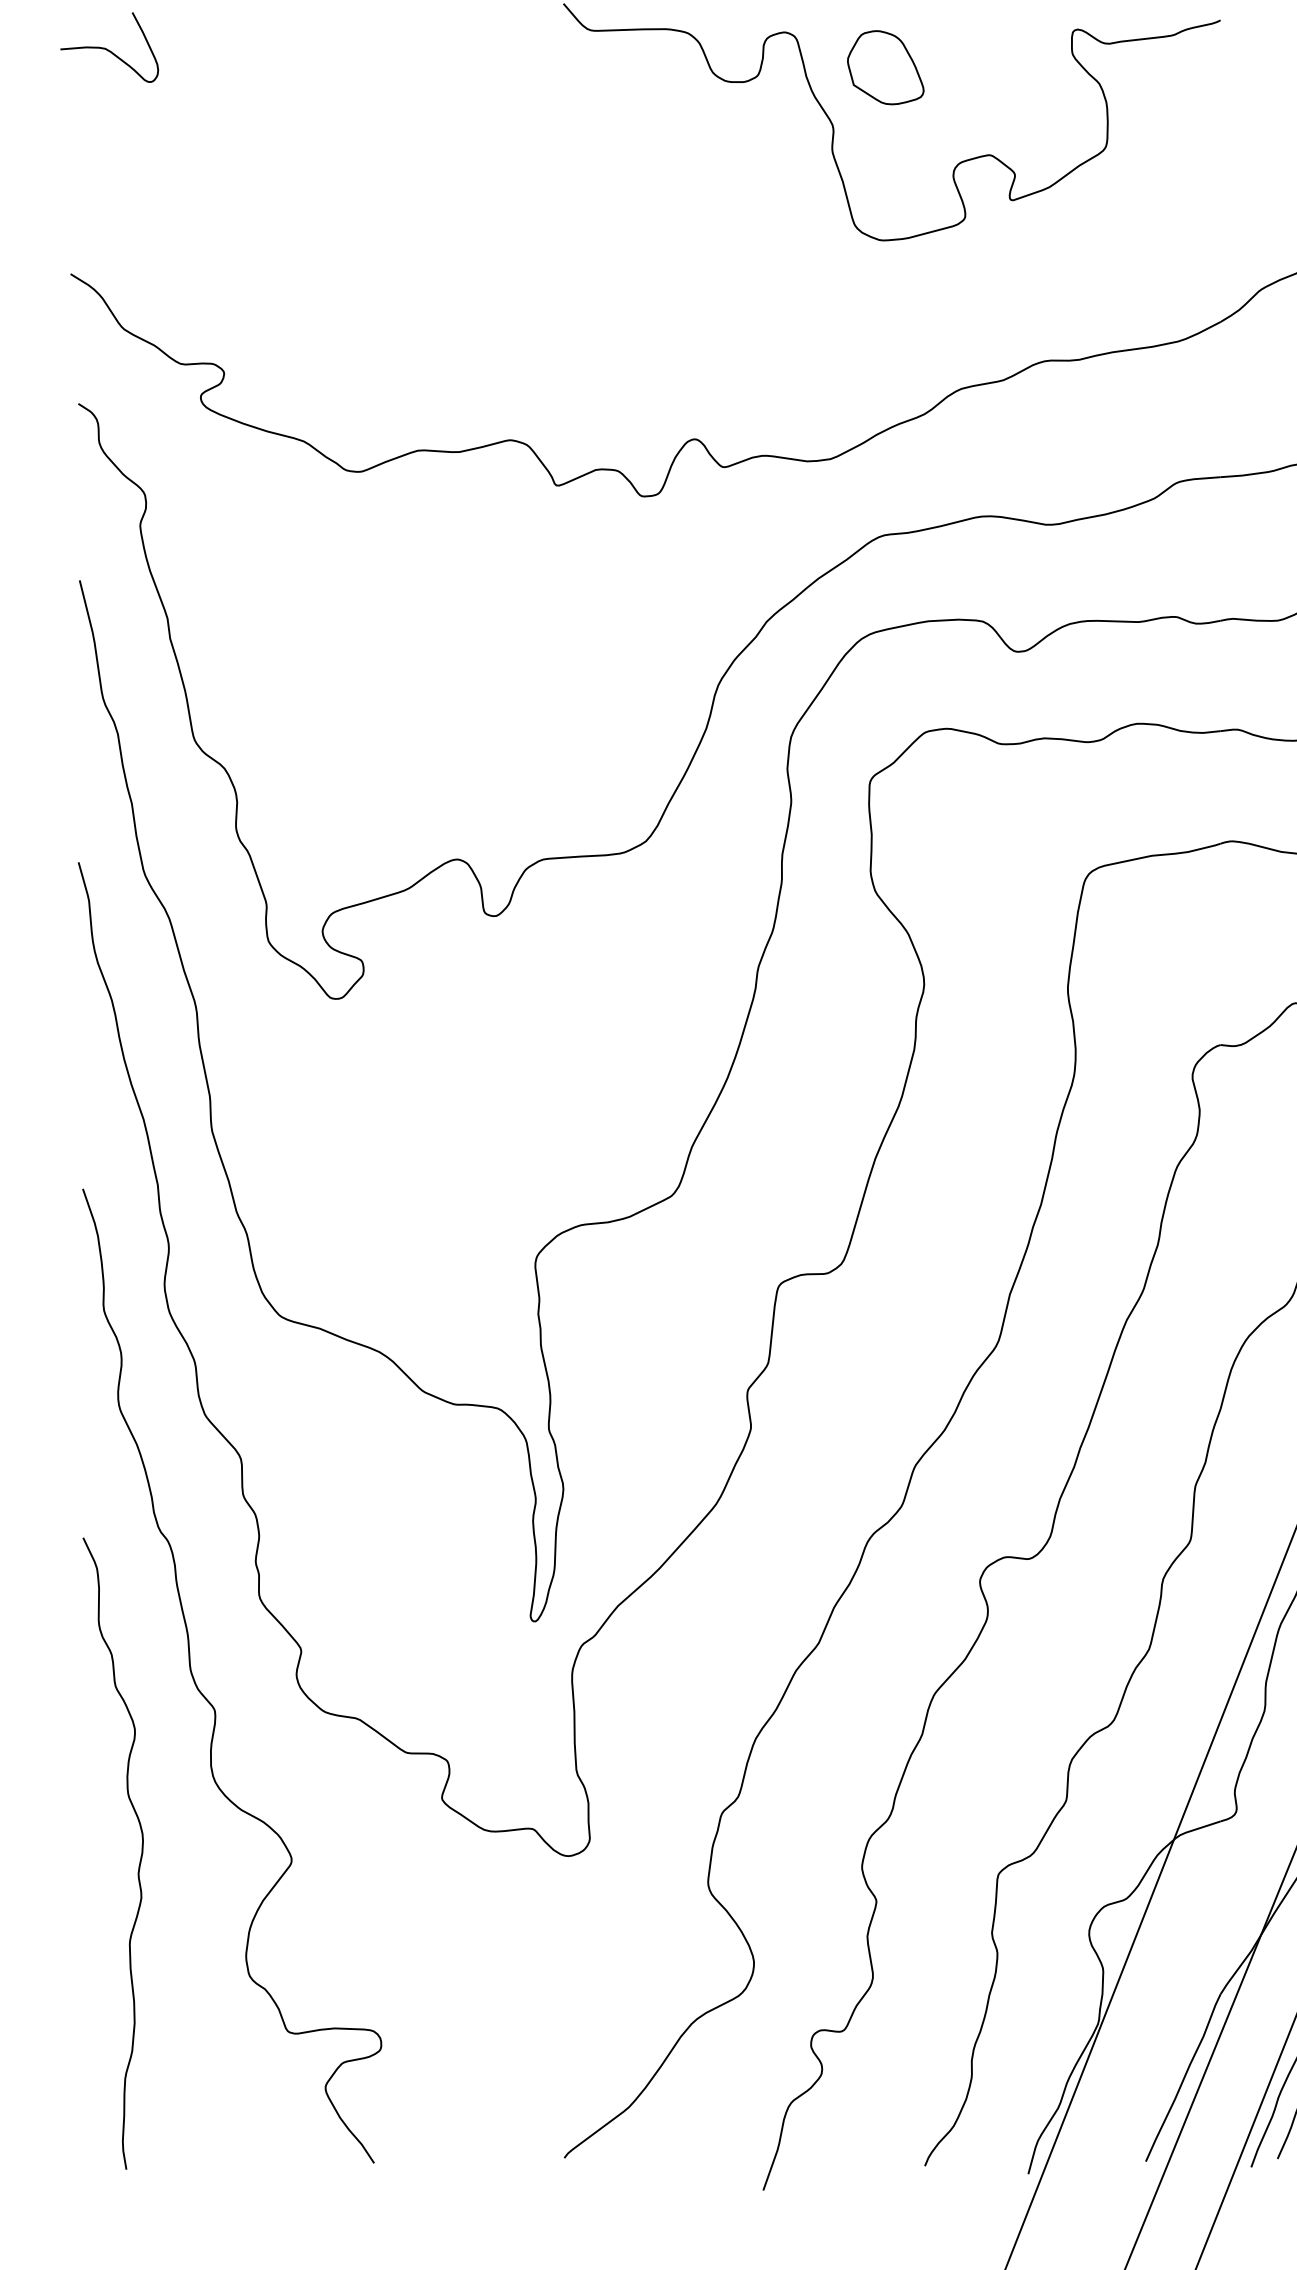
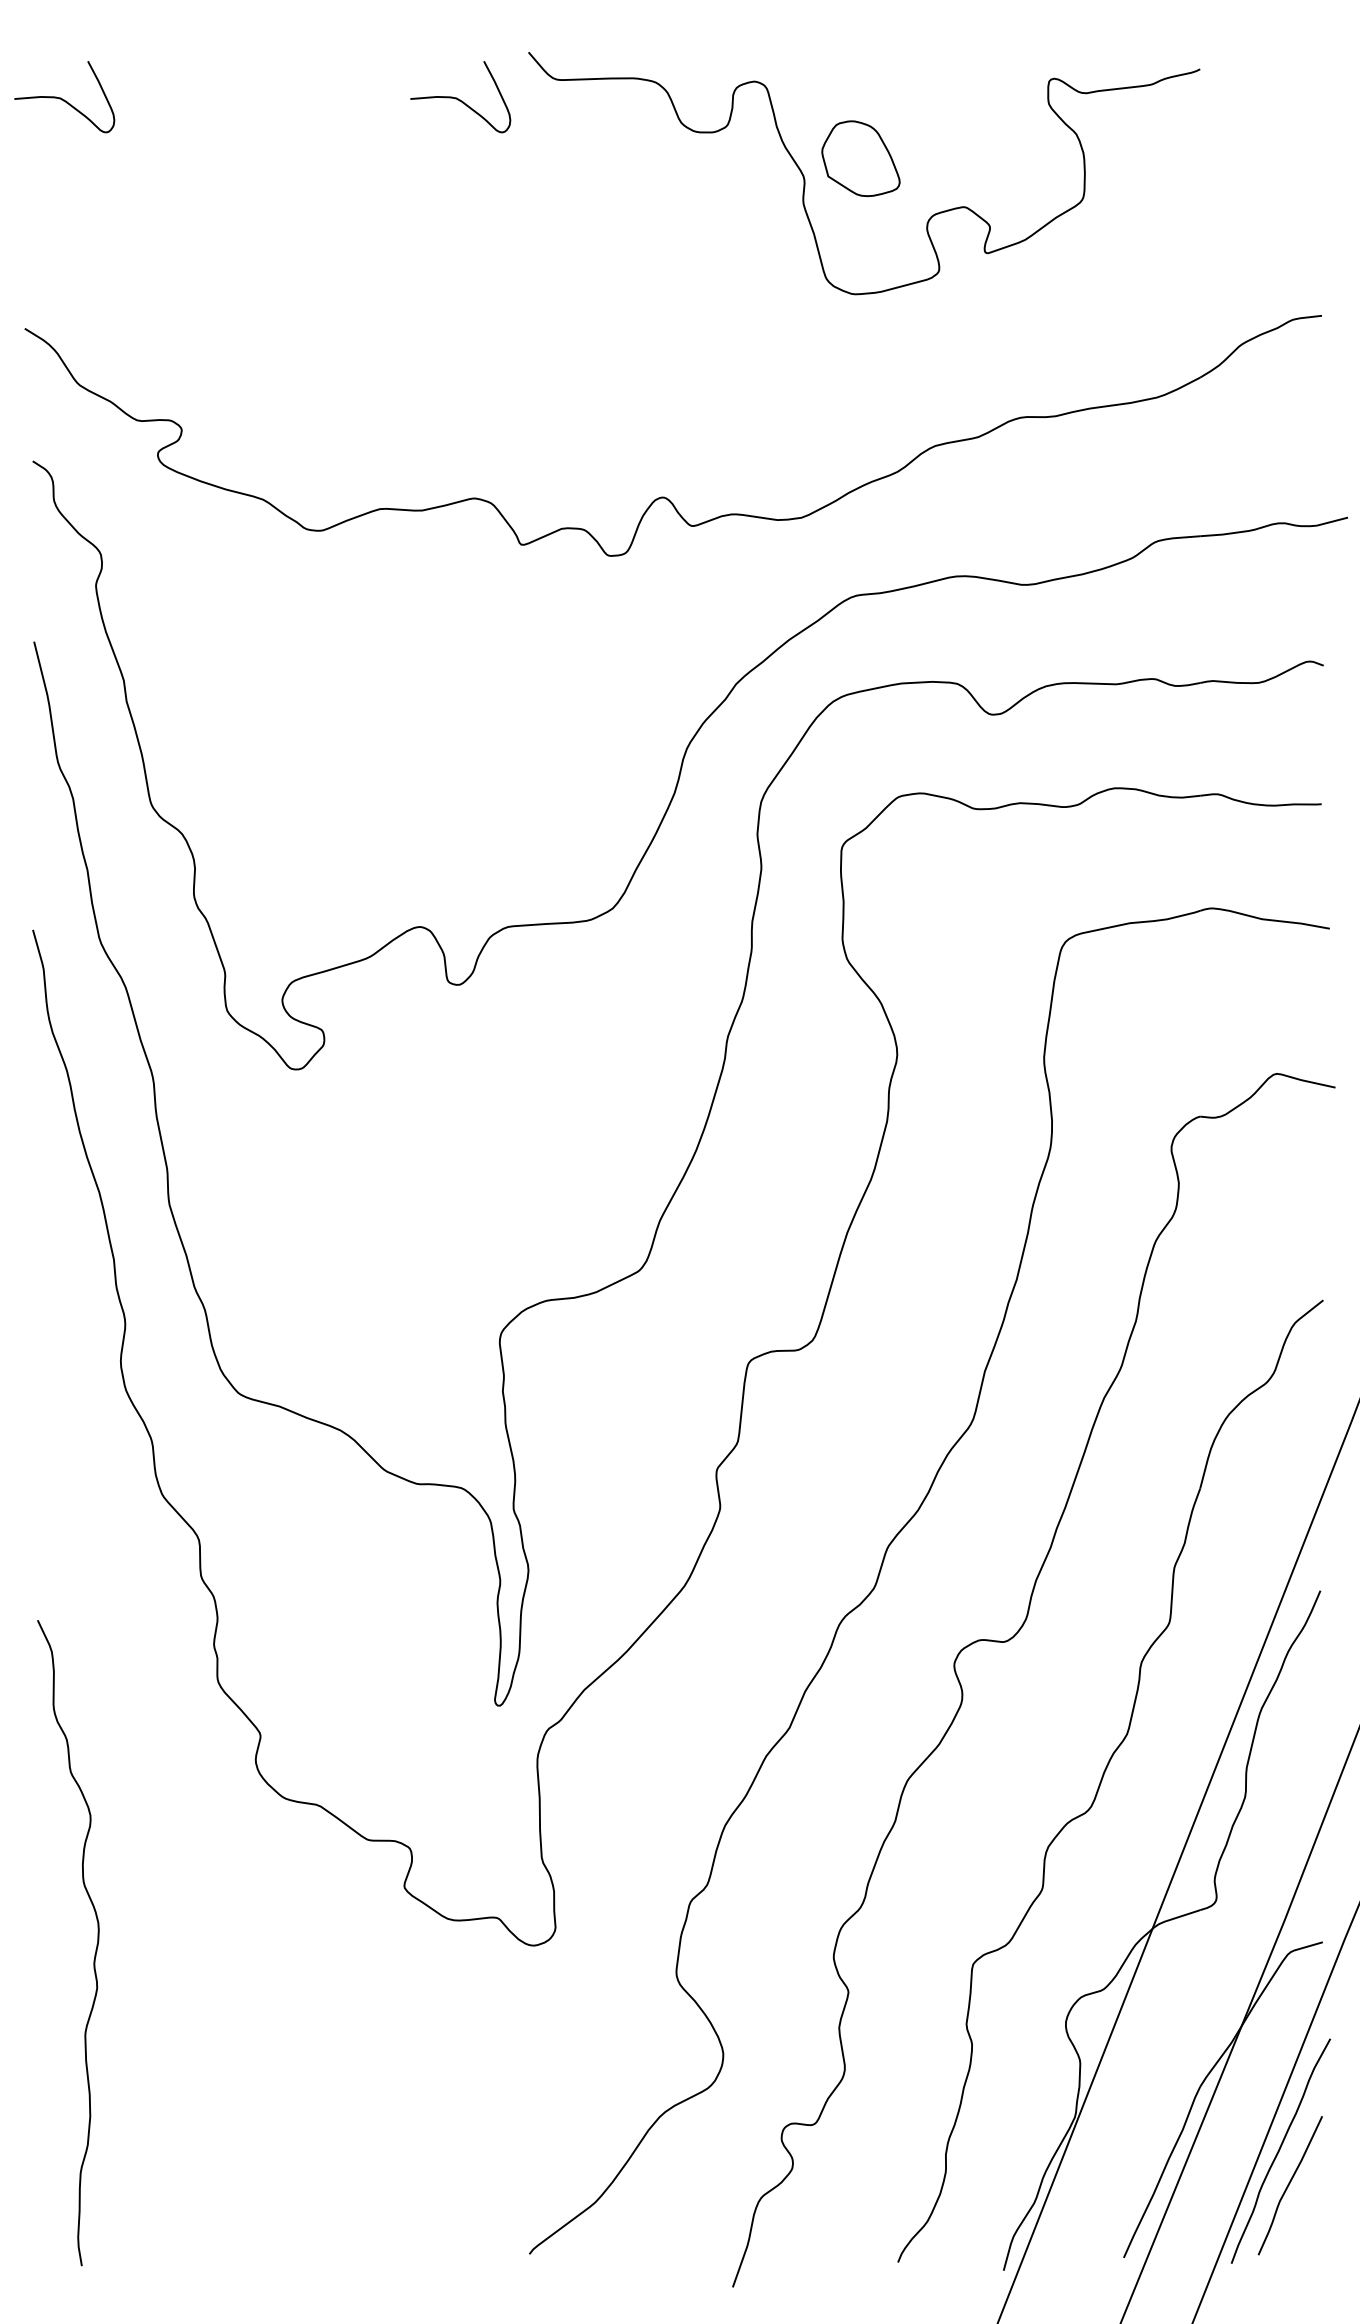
curve: (496, 49) -> (460, 99), added
part: (885, 67) -> (860, 158), moved
curve: (207, 1698) -> (164, 1784), removed

